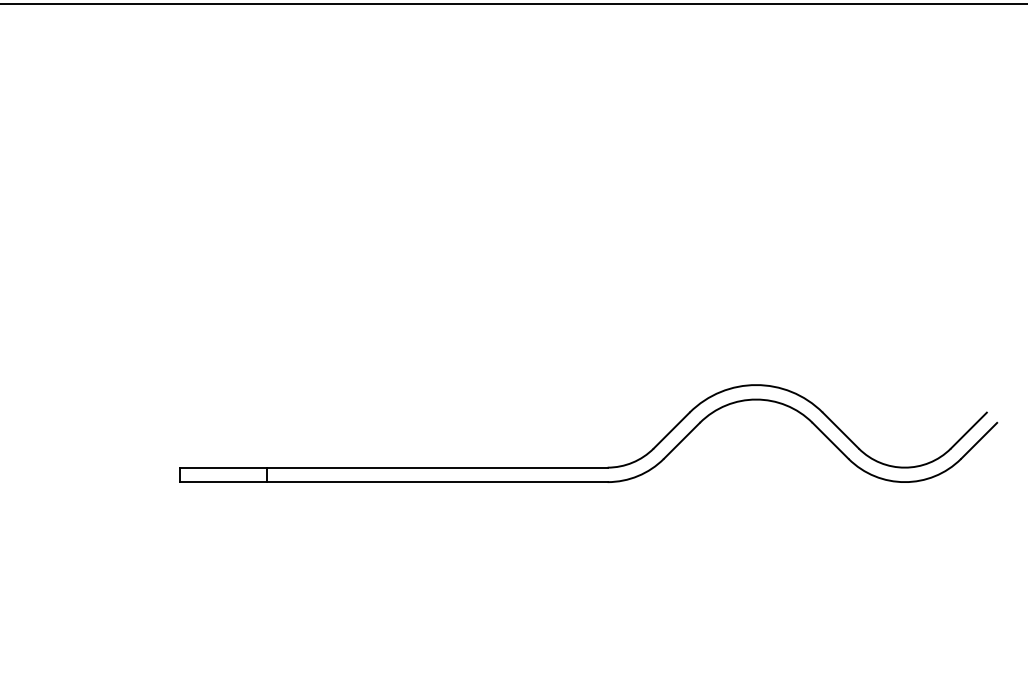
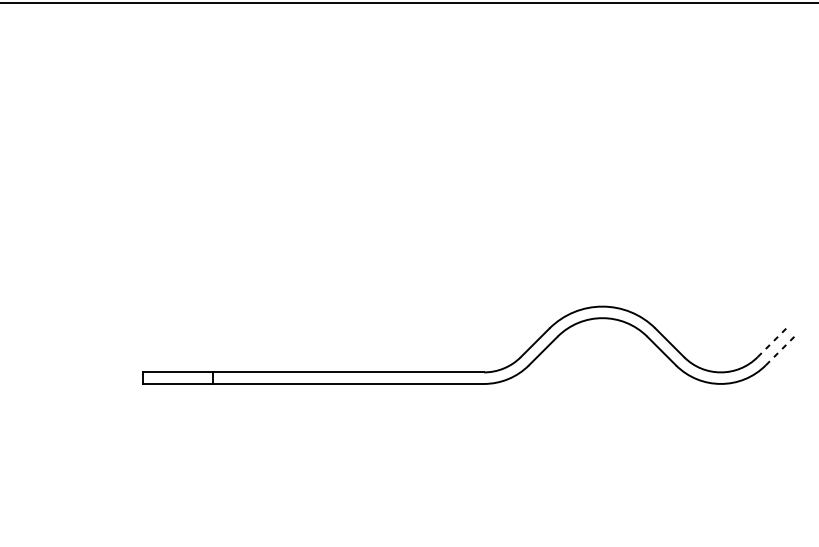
line: (968, 430) -> (771, 342), solid -> dashed
line: (979, 440) -> (780, 350), solid -> dashed

